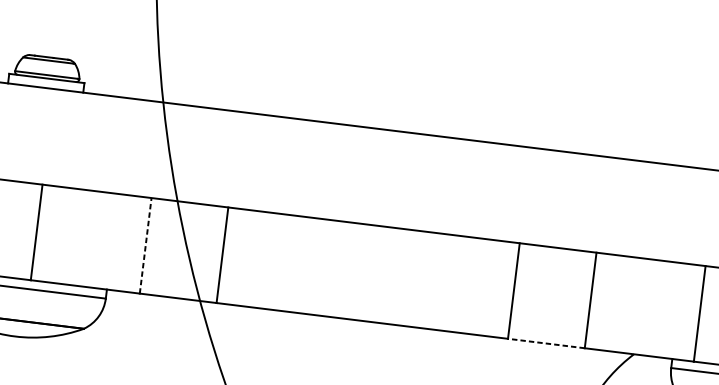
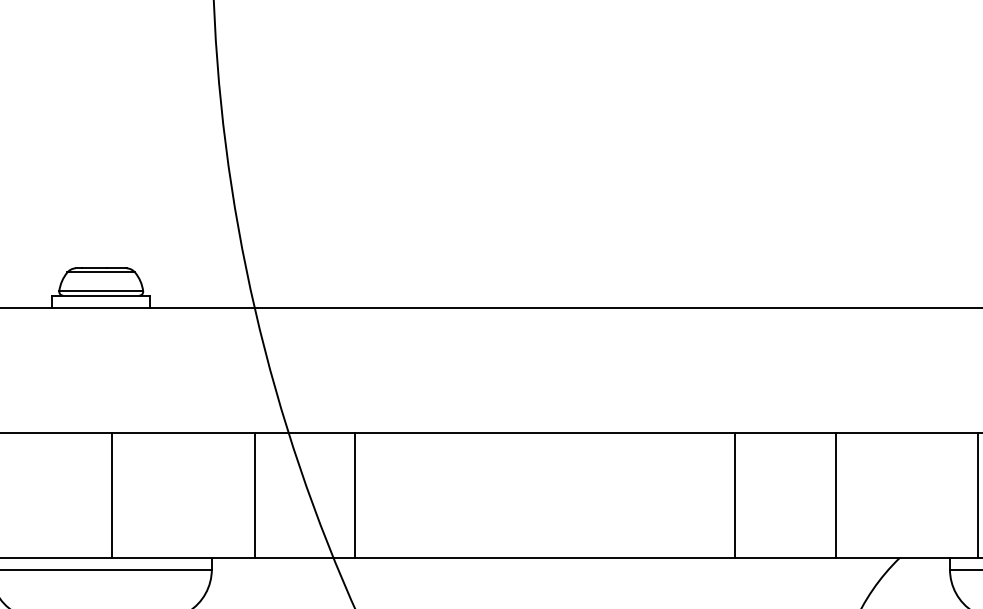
line: (145, 245) -> (254, 494), dashed -> solid
line: (546, 343) -> (785, 557), dashed -> solid

